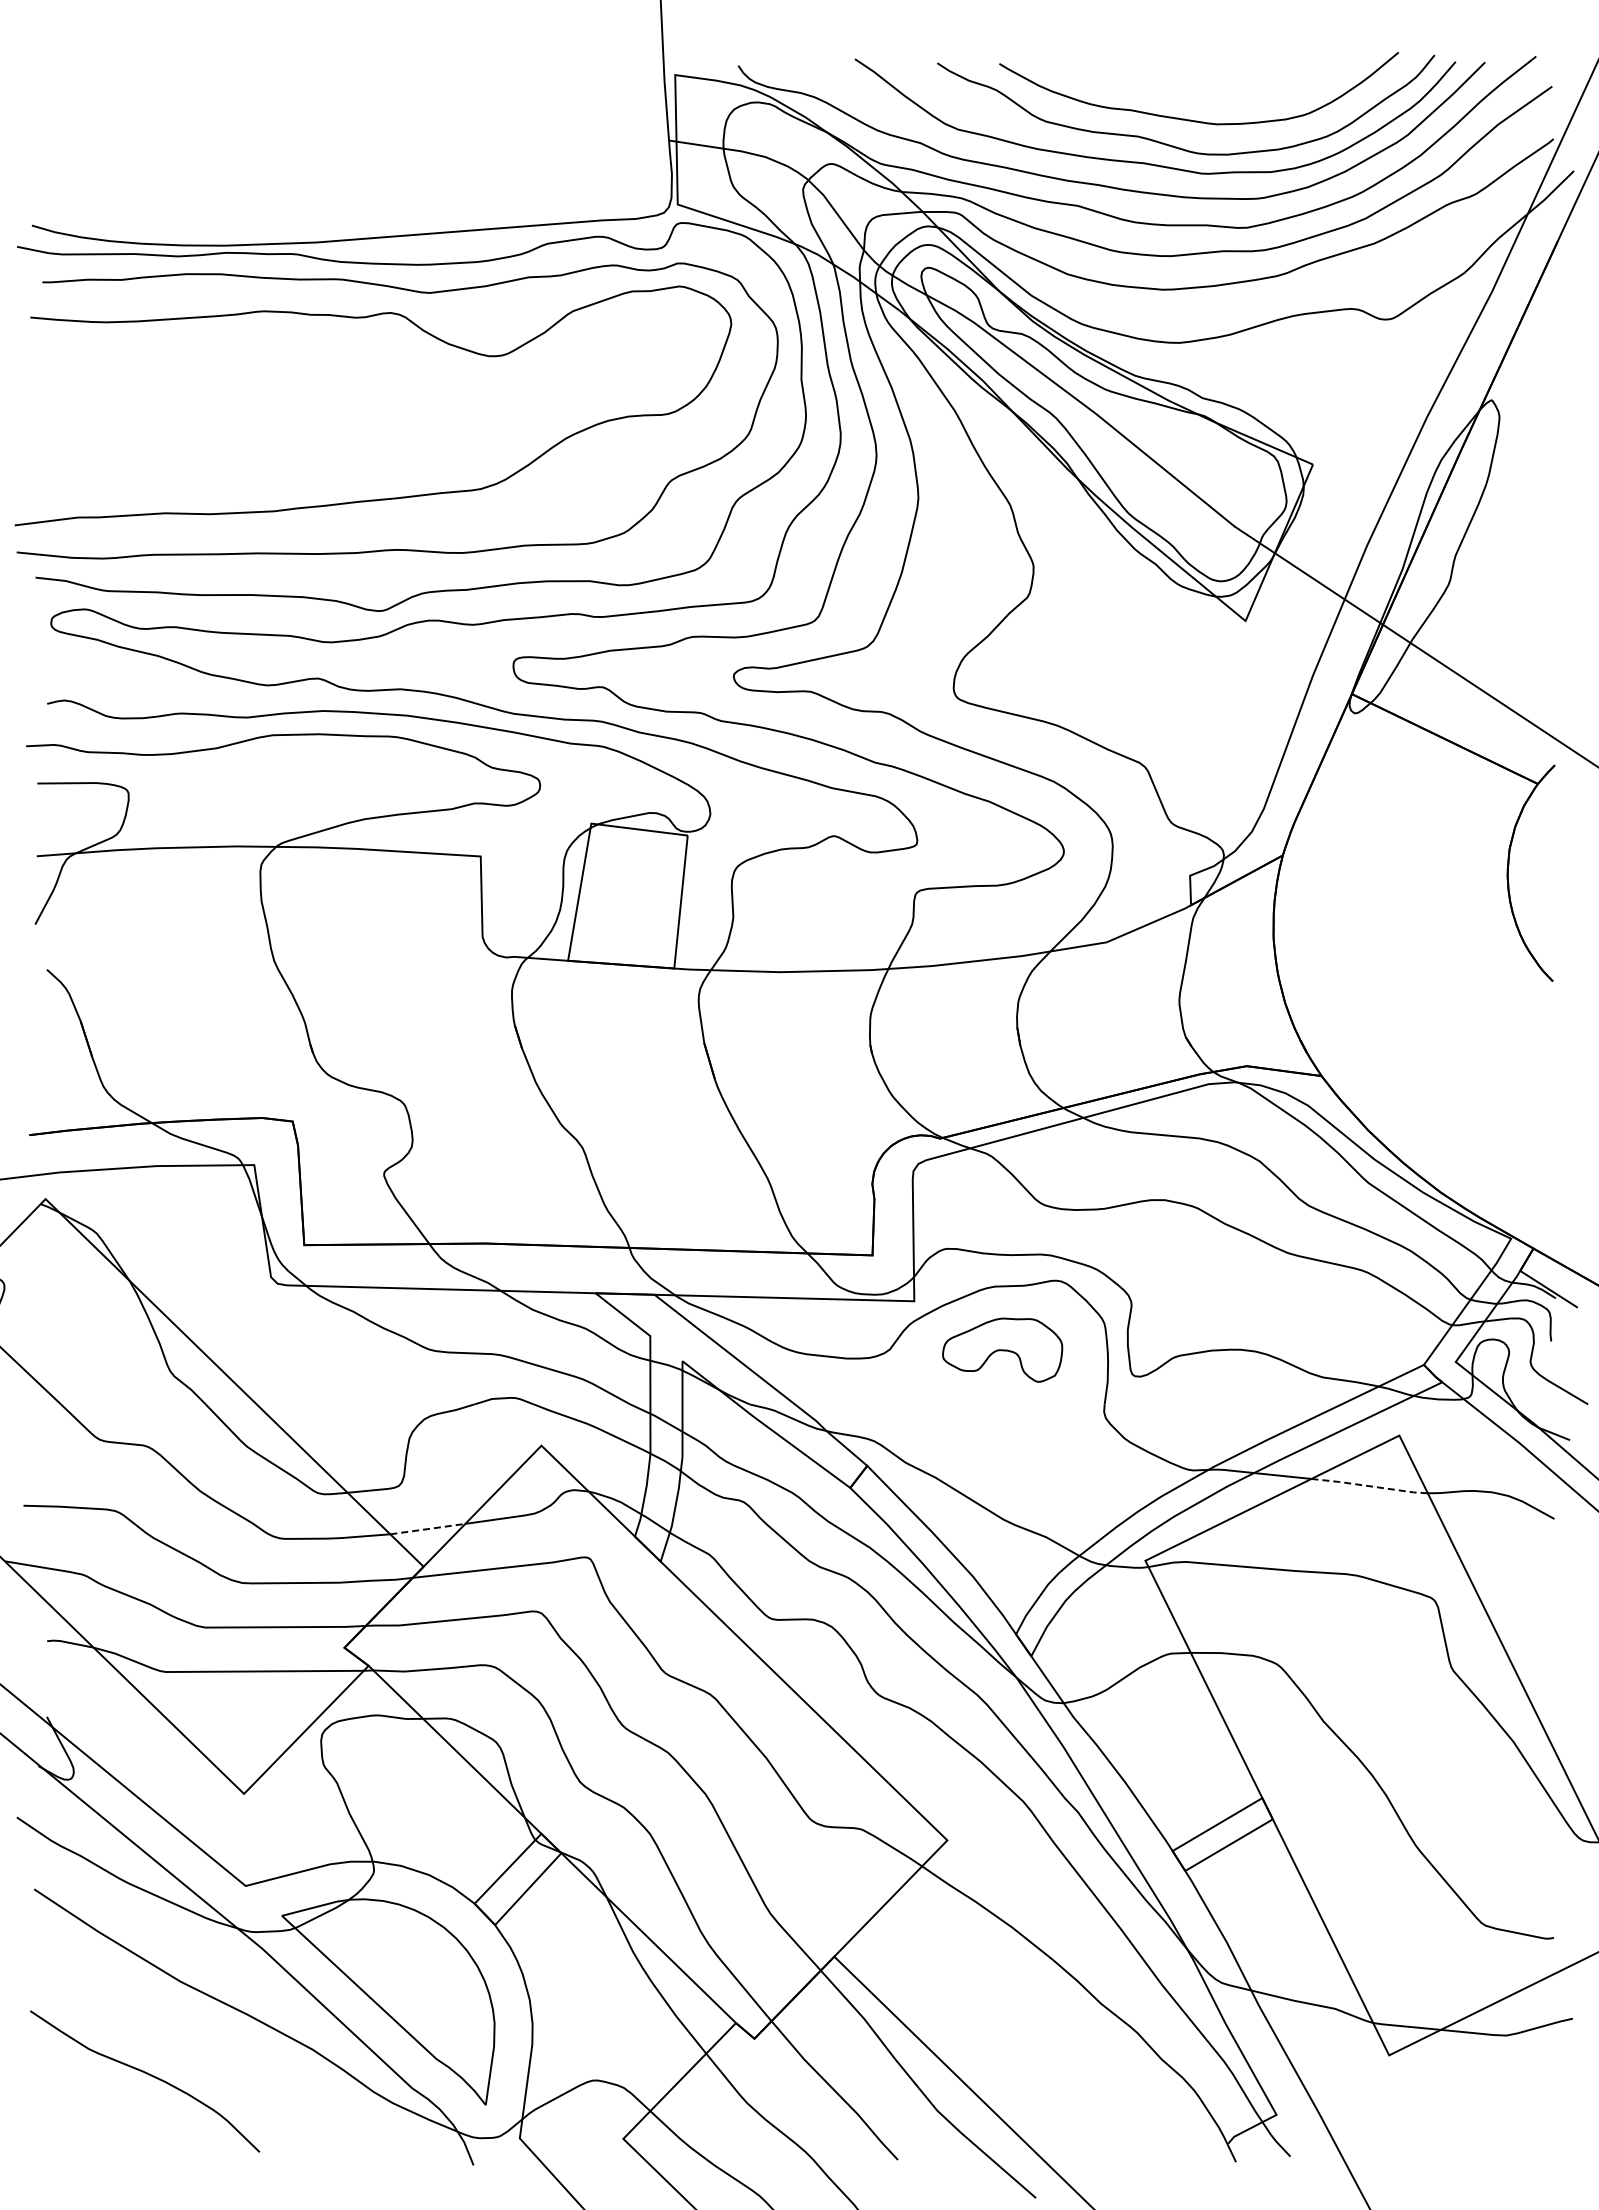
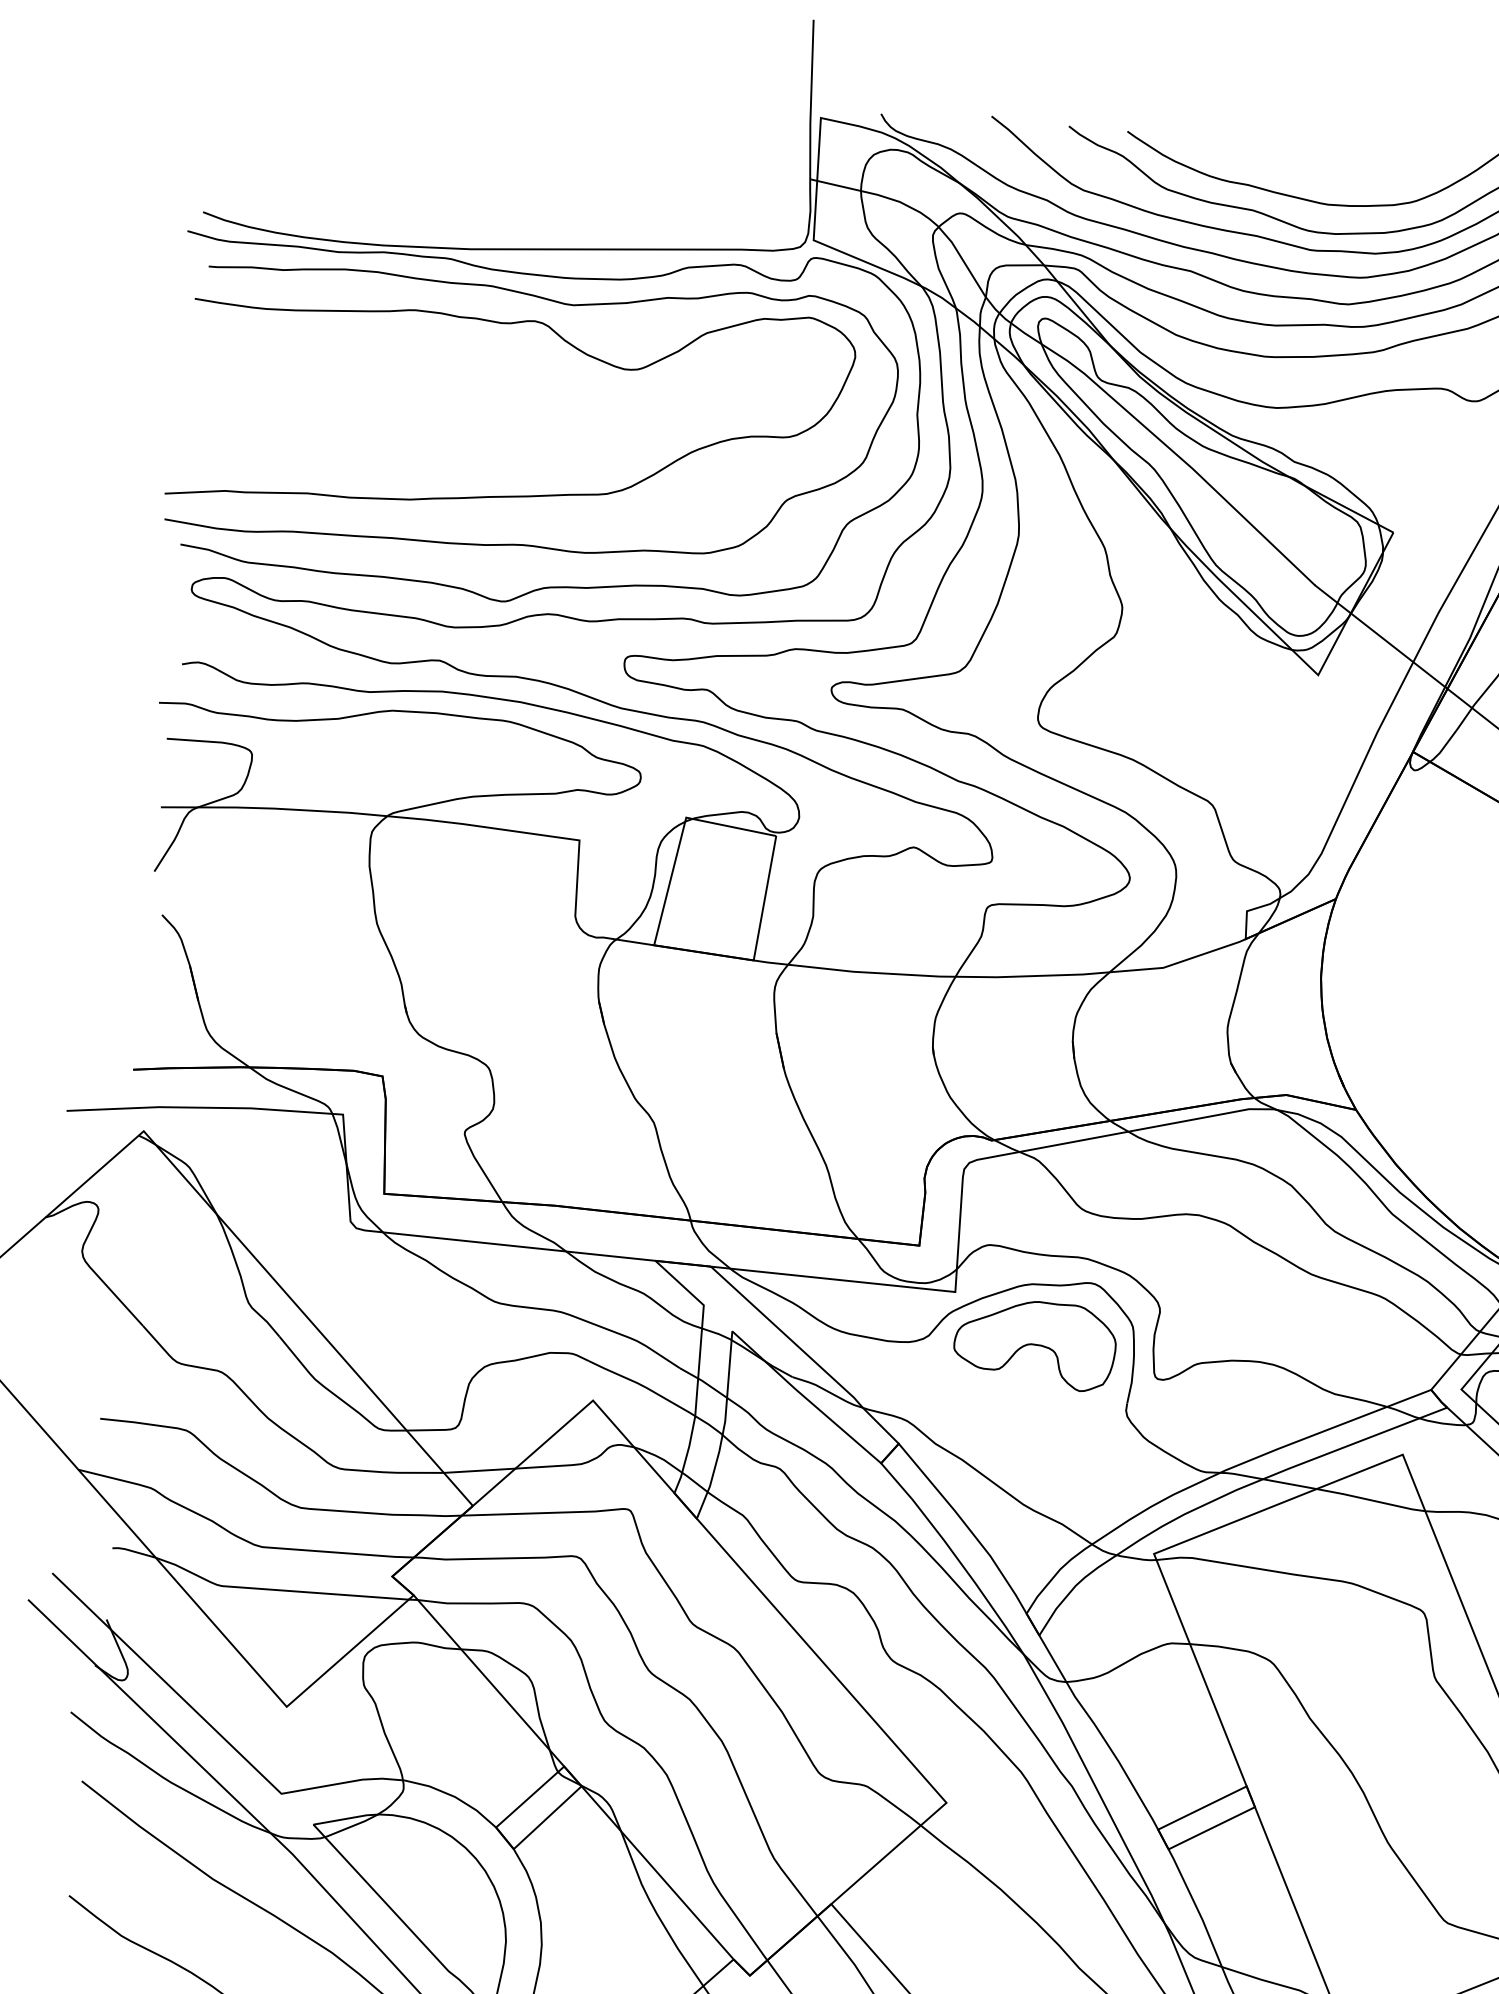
part: (1002, 1350) -> (1034, 1345), size x1.43
line: (1370, 1486) -> (1371, 1500), dashed -> solid
line: (427, 1529) -> (479, 1471), dashed -> solid

